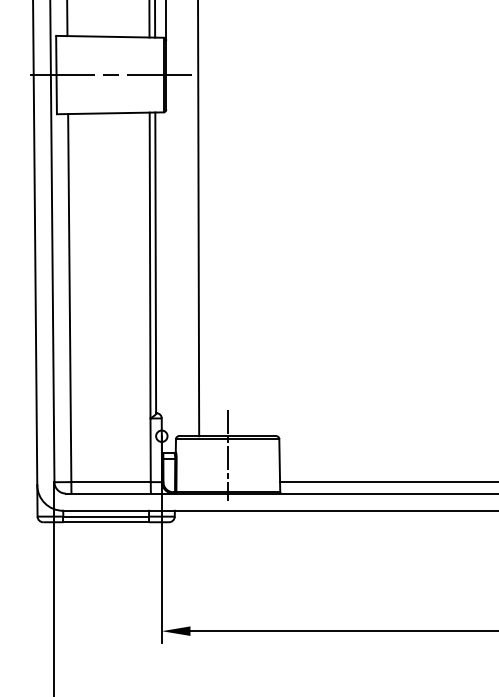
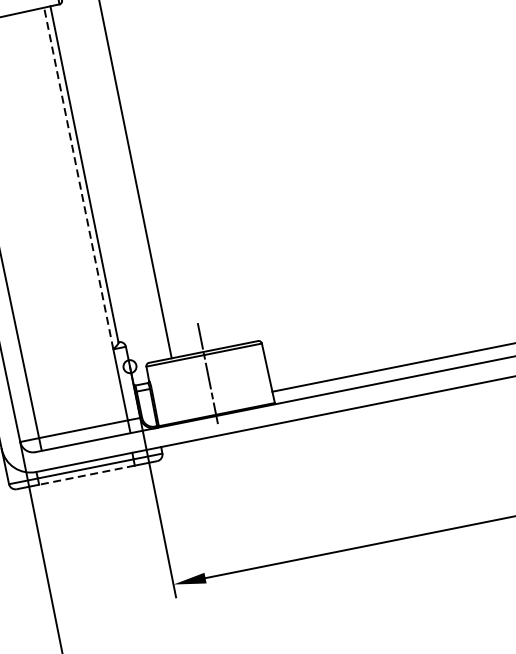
line: (150, 265) -> (79, 178), solid -> dashed
line: (106, 522) -> (87, 475), solid -> dashed

